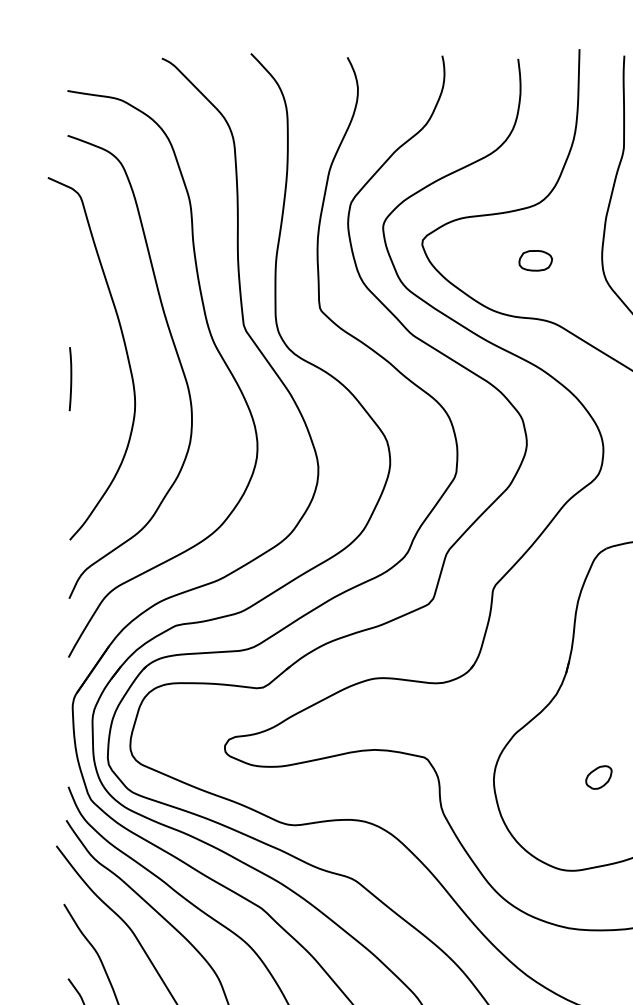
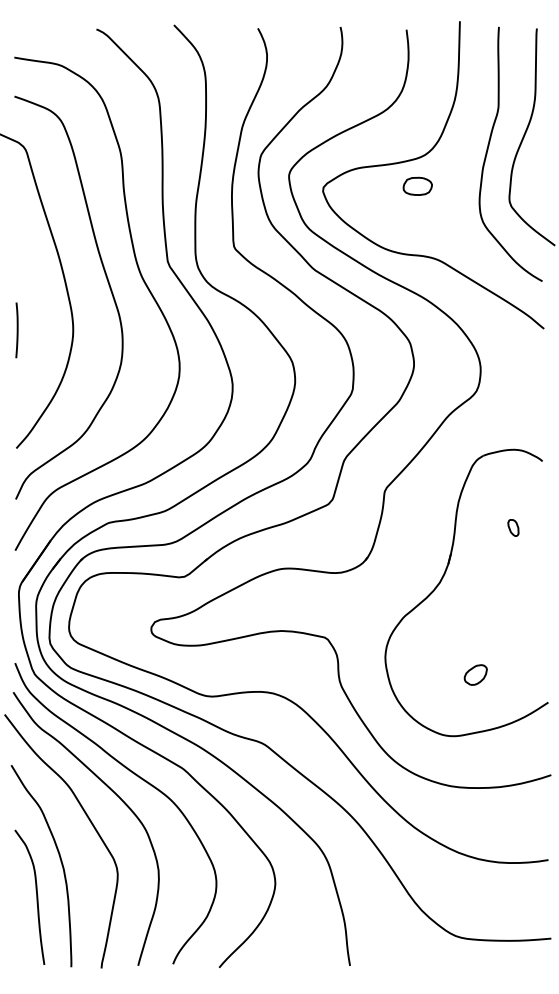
part: (535, 259) -> (417, 185), moved
line: (69, 379) -> (16, 330), moved
part: (598, 776) -> (475, 674), moved

